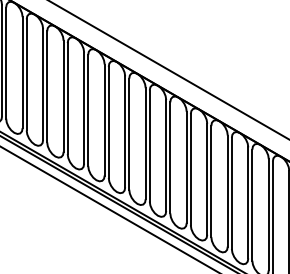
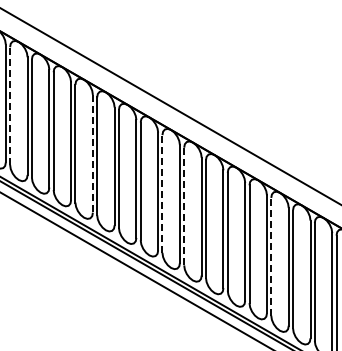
line: (6, 63) -> (10, 106), solid -> dashed
line: (83, 107) -> (92, 153), solid -> dashed
line: (149, 145) -> (162, 193), solid -> dashed
line: (170, 157) -> (184, 206), solid -> dashed
line: (252, 204) -> (271, 256), solid -> dashed

